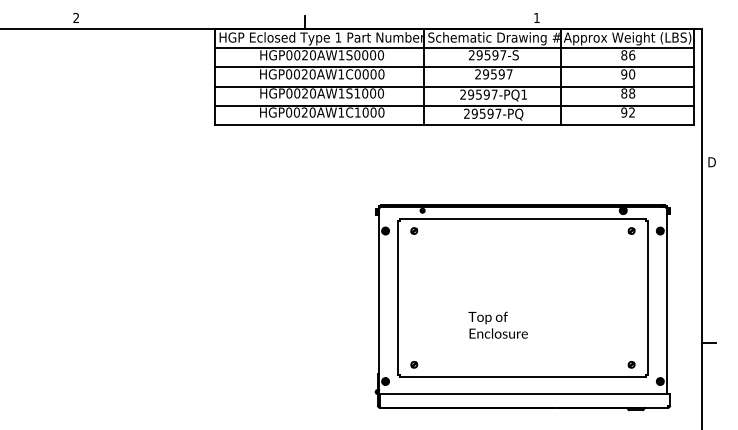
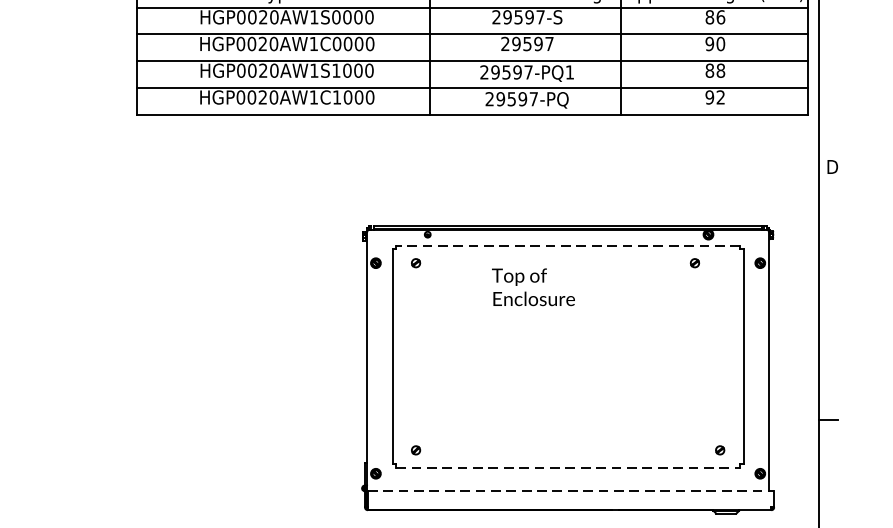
line: (522, 218) -> (567, 245), solid -> dashed
part: (631, 230) -> (694, 262), moved
text: (497, 324) -> (532, 286), moved
line: (522, 377) -> (567, 468), solid -> dashed
line: (525, 394) -> (571, 491), solid -> dashed

